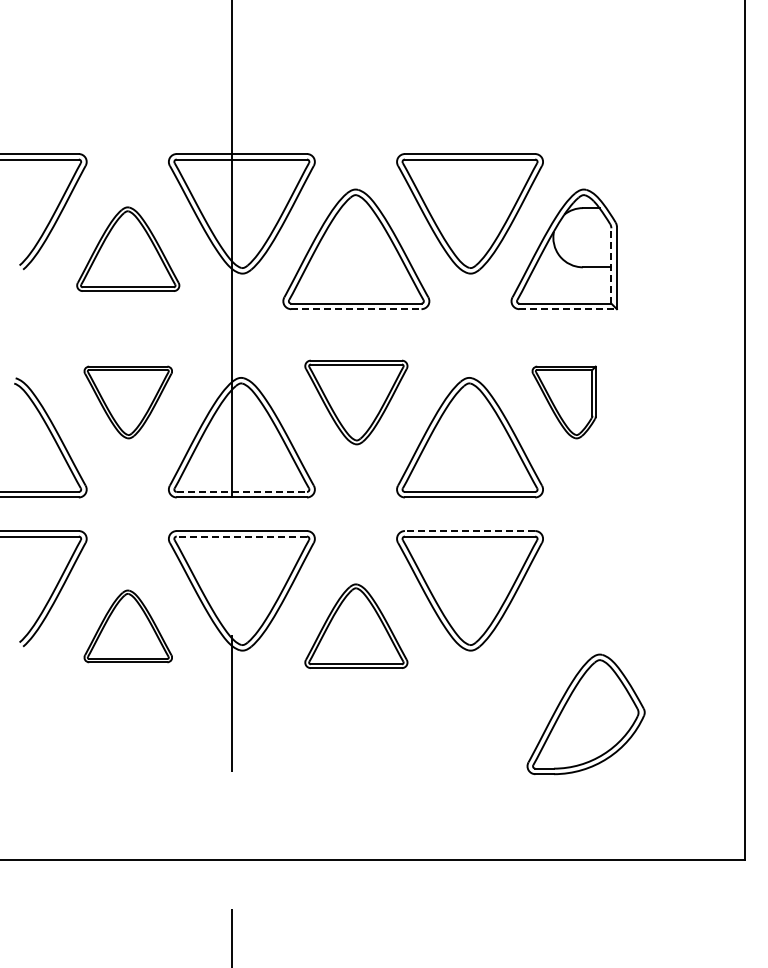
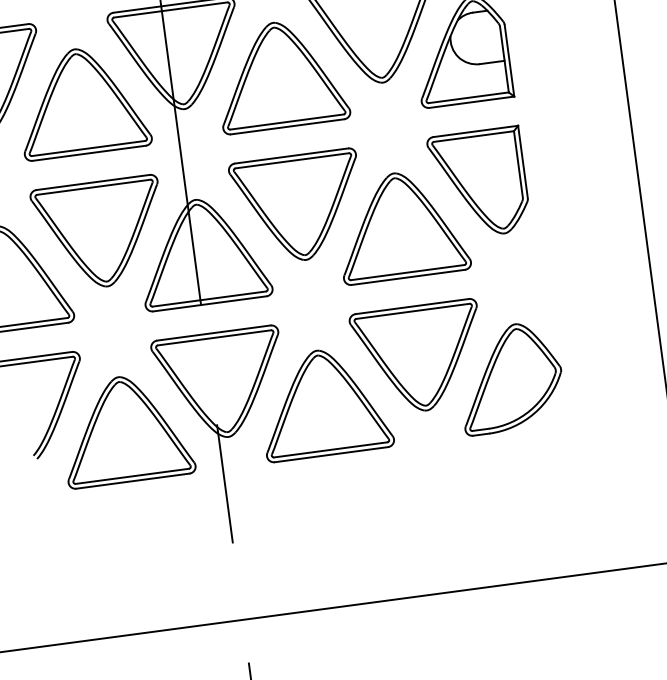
part: (128, 248) -> (82, 100), size x1.43
line: (611, 265) -> (504, 59), dashed -> solid
line: (356, 309) -> (287, 127), dashed -> solid
line: (568, 309) -> (472, 102), dashed -> solid
part: (128, 402) -> (100, 234), size x1.67
part: (356, 402) -> (298, 207), size x1.43
part: (563, 402) -> (478, 183), size x1.67
line: (242, 491) -> (209, 298), dashed -> solid
line: (469, 531) -> (411, 307), dashed -> solid
line: (241, 536) -> (214, 337), dashed -> solid
part: (356, 625) -> (324, 401), size x1.43
part: (128, 626) -> (126, 429), size x1.67
part: (585, 714) -> (509, 378), moved

